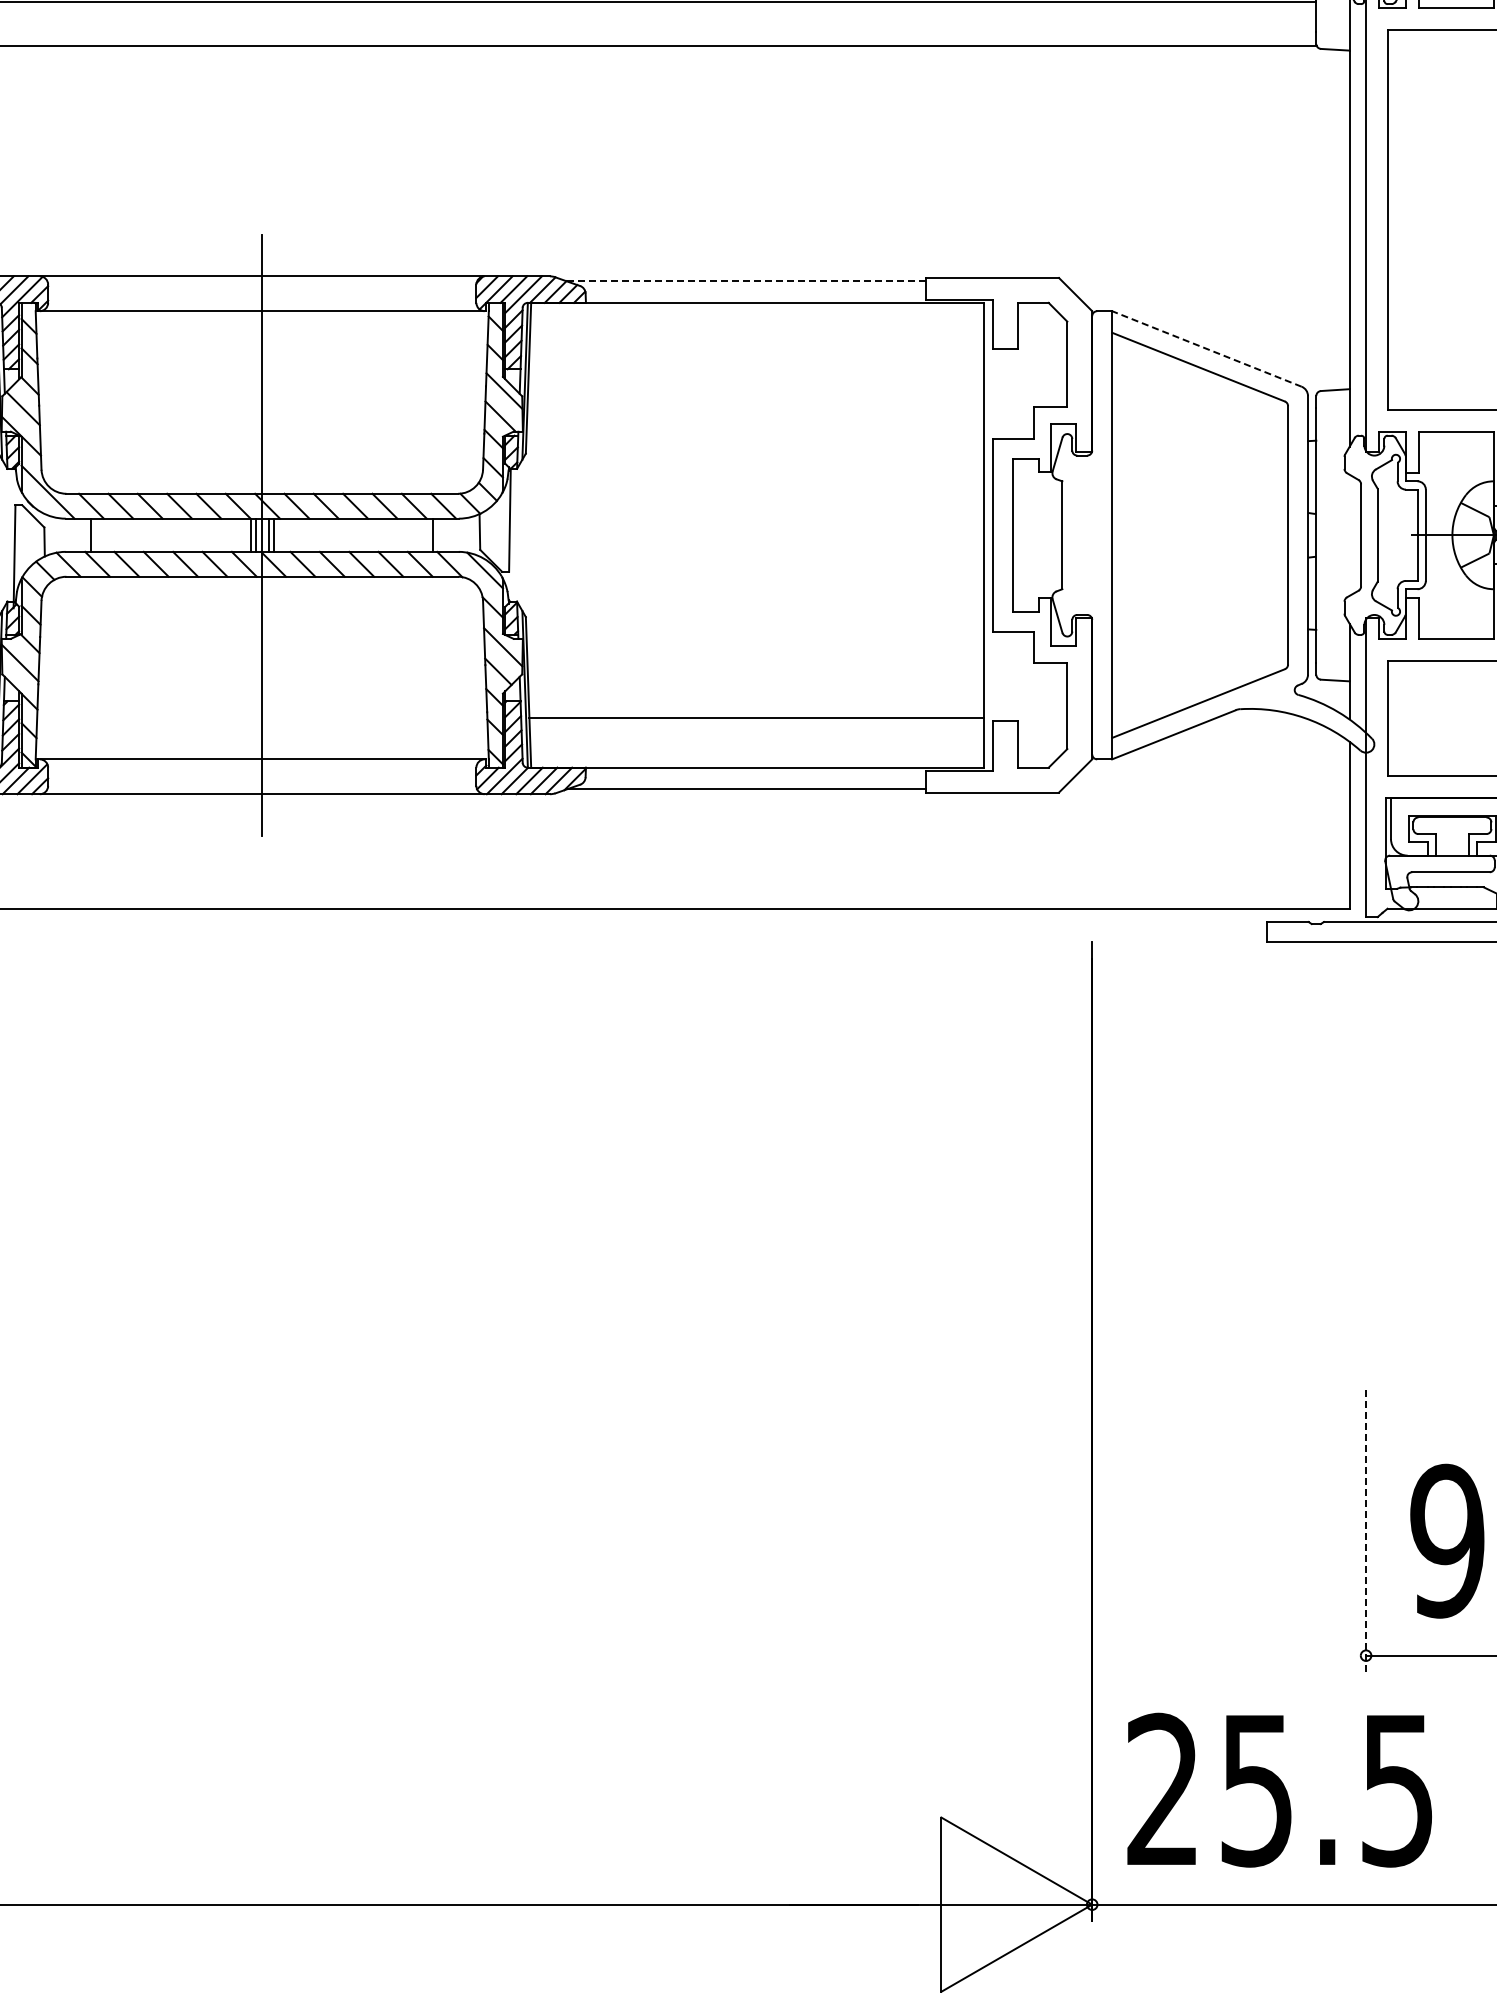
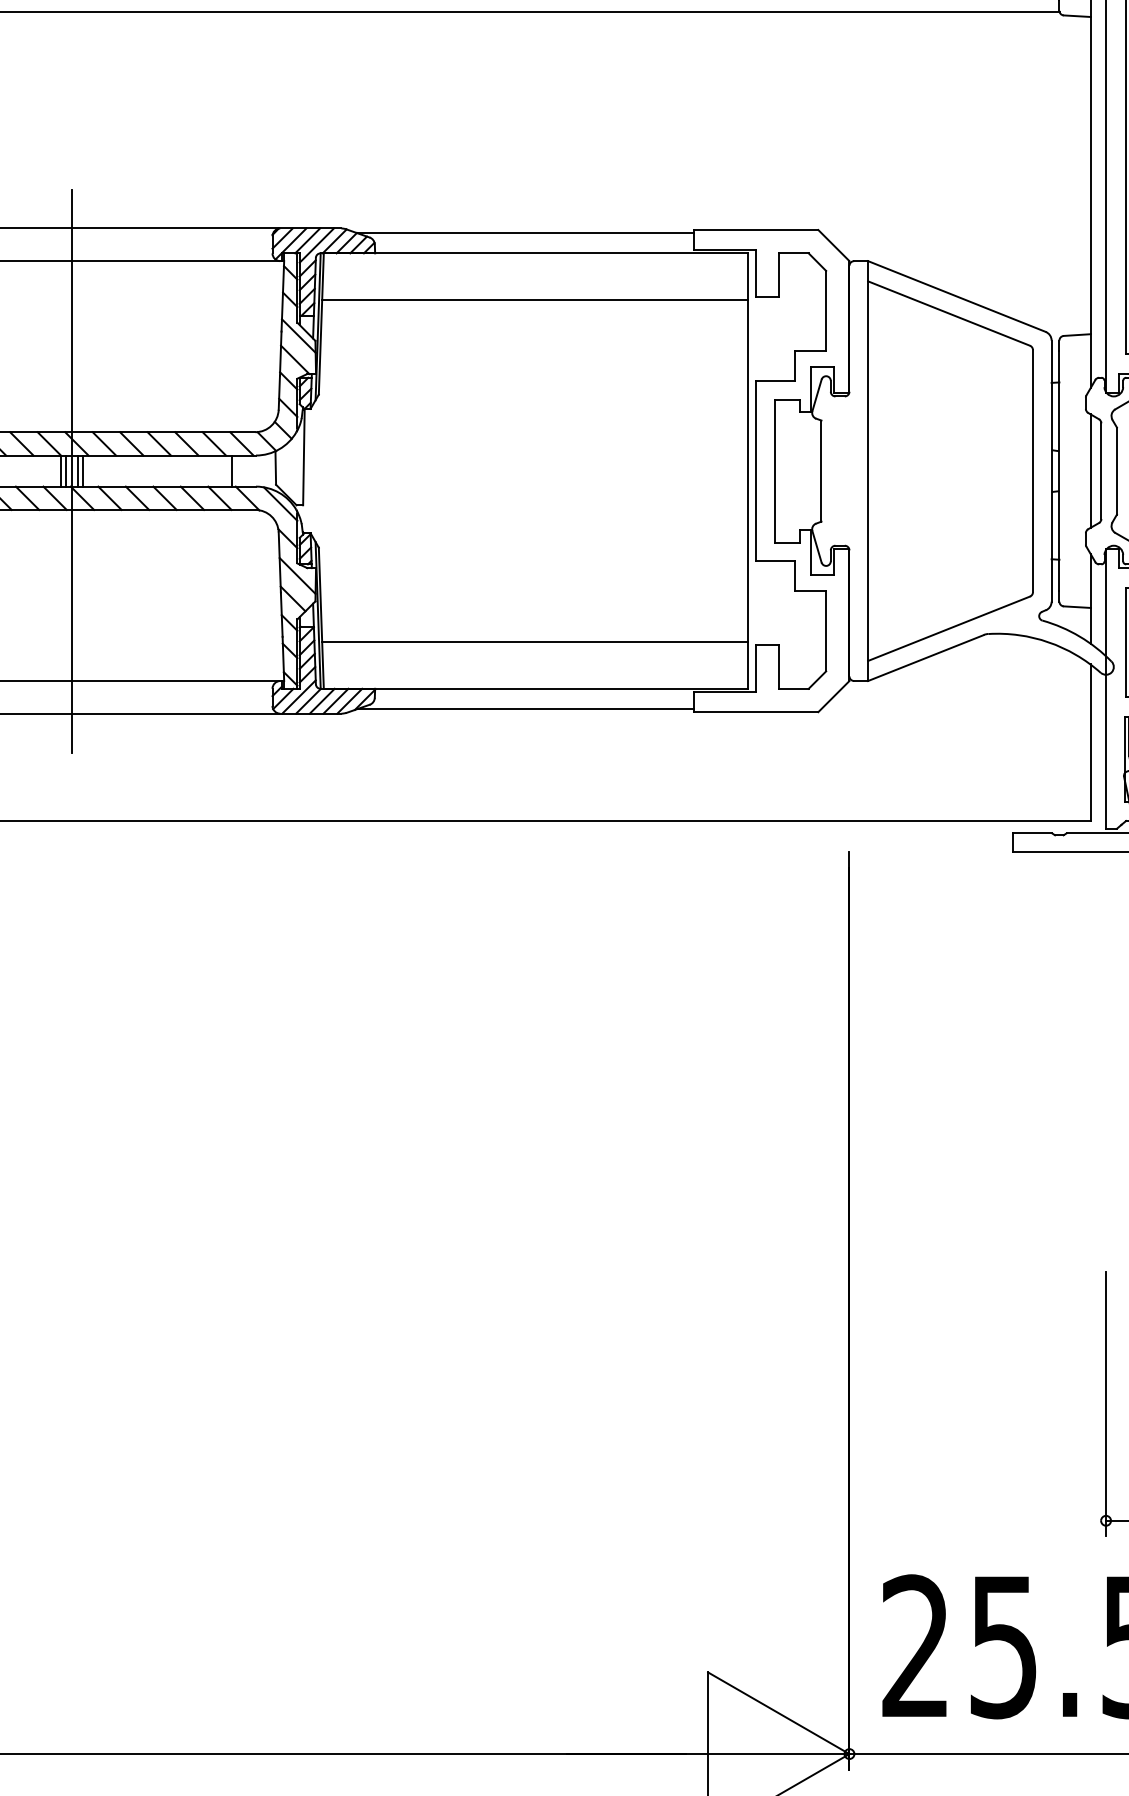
line: (746, 281) -> (525, 233), dashed -> solid
line: (1206, 348) -> (956, 296), dashed -> solid
line: (756, 352) -> (534, 299), added
line: (1349, 535) -> (1090, 471), added
line: (1366, 1531) -> (1106, 1404), dashed -> solid

